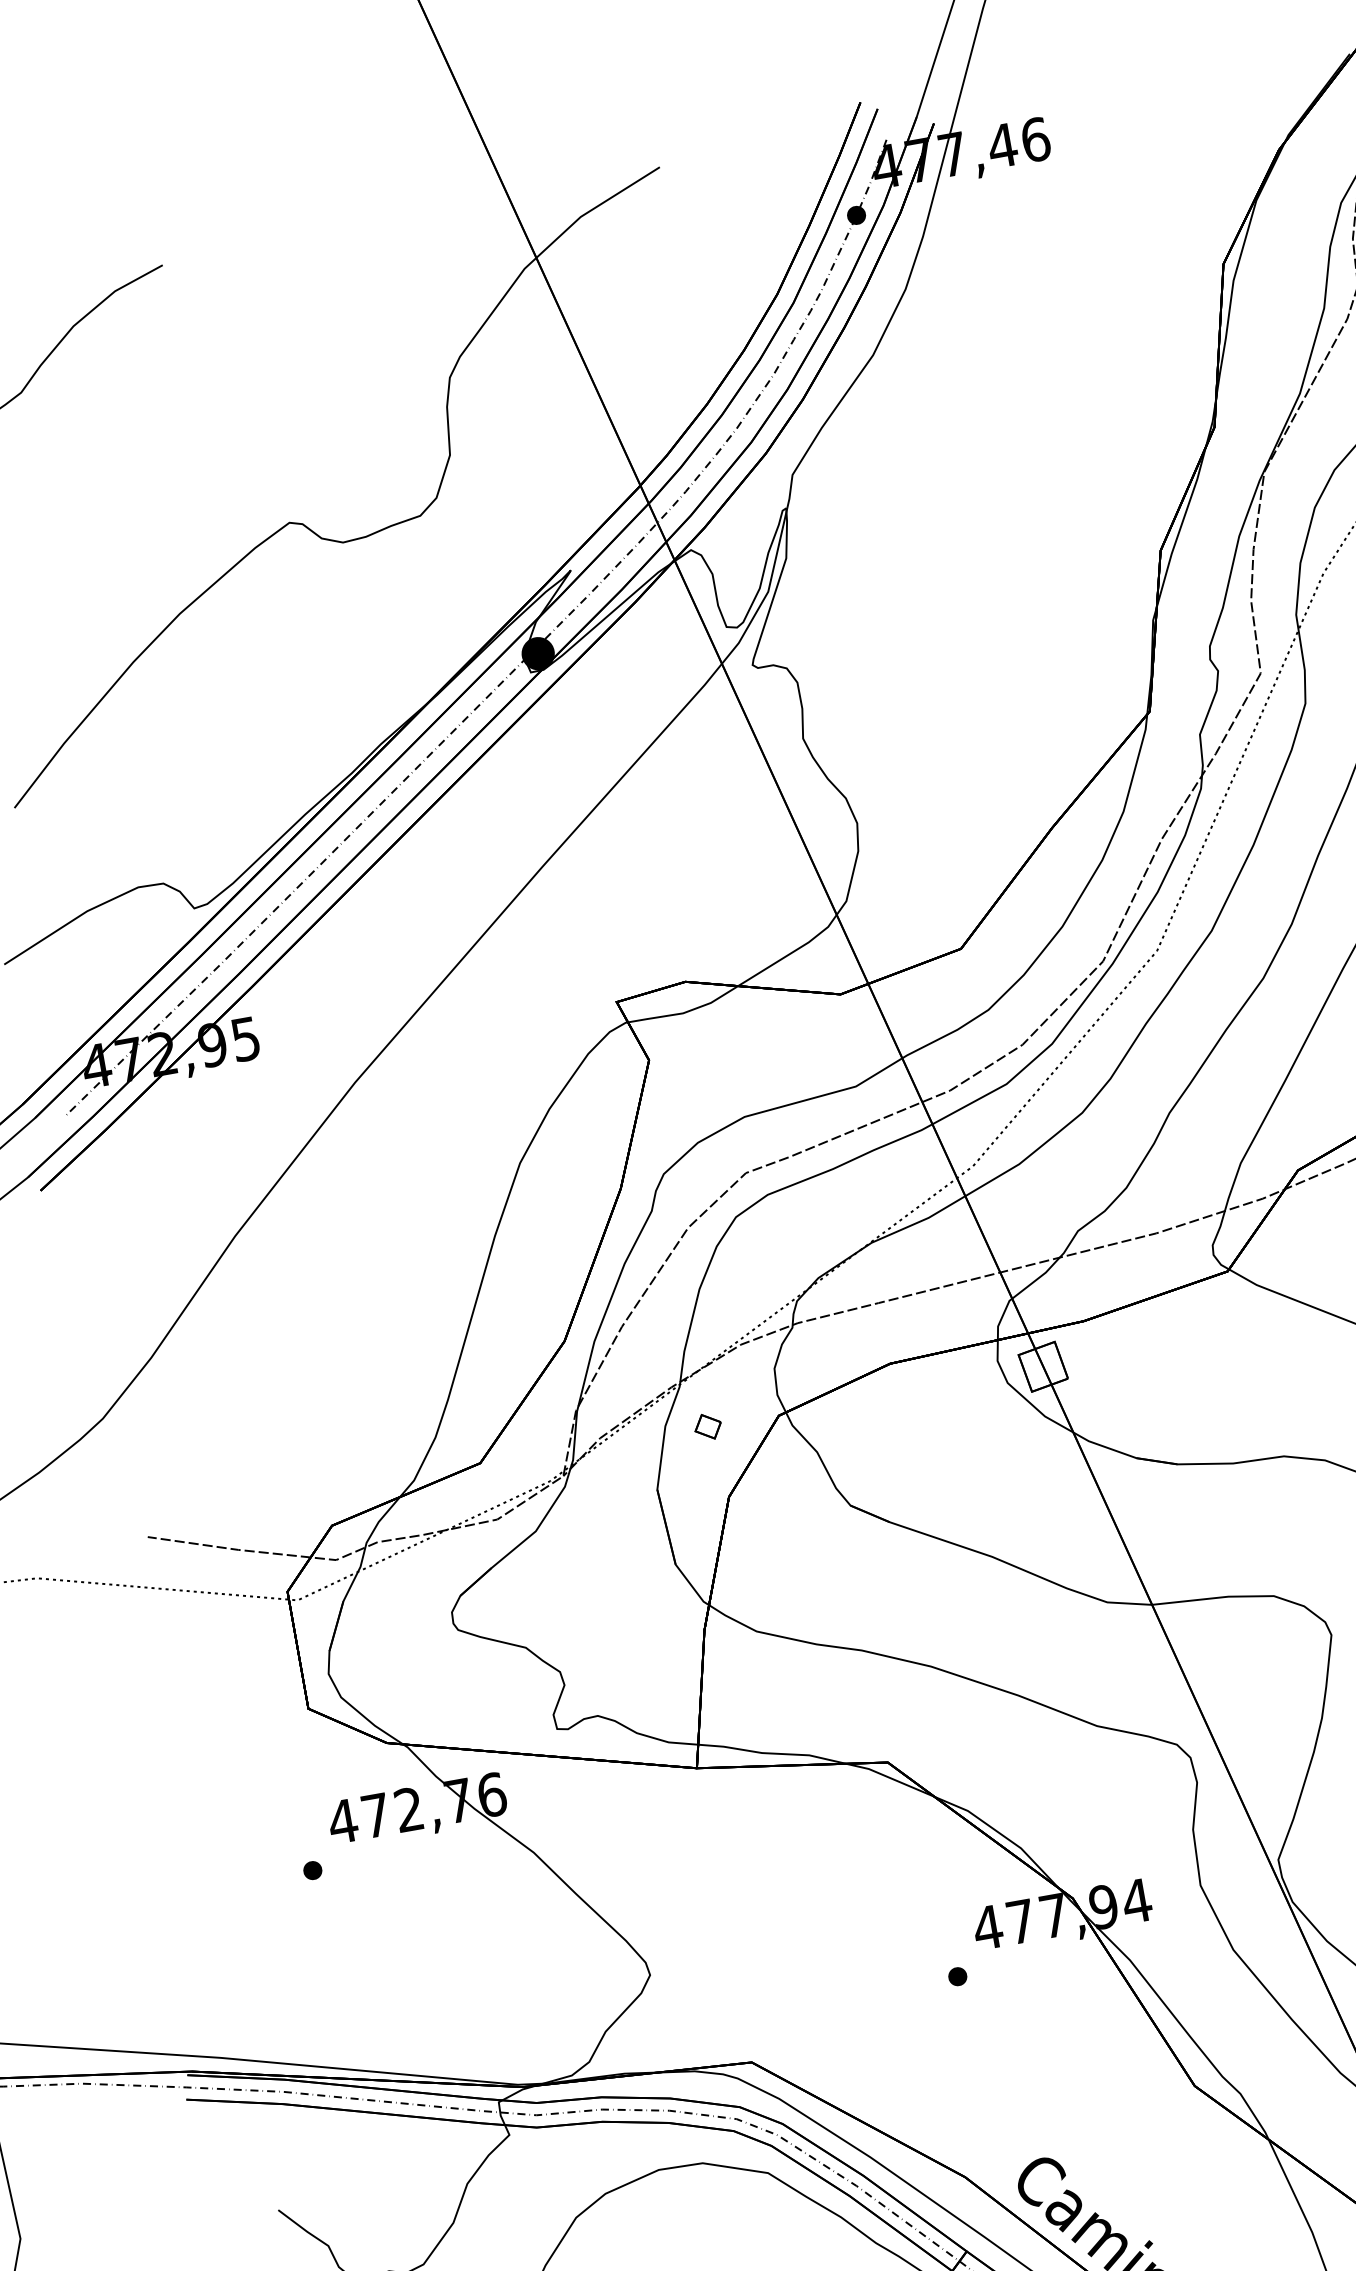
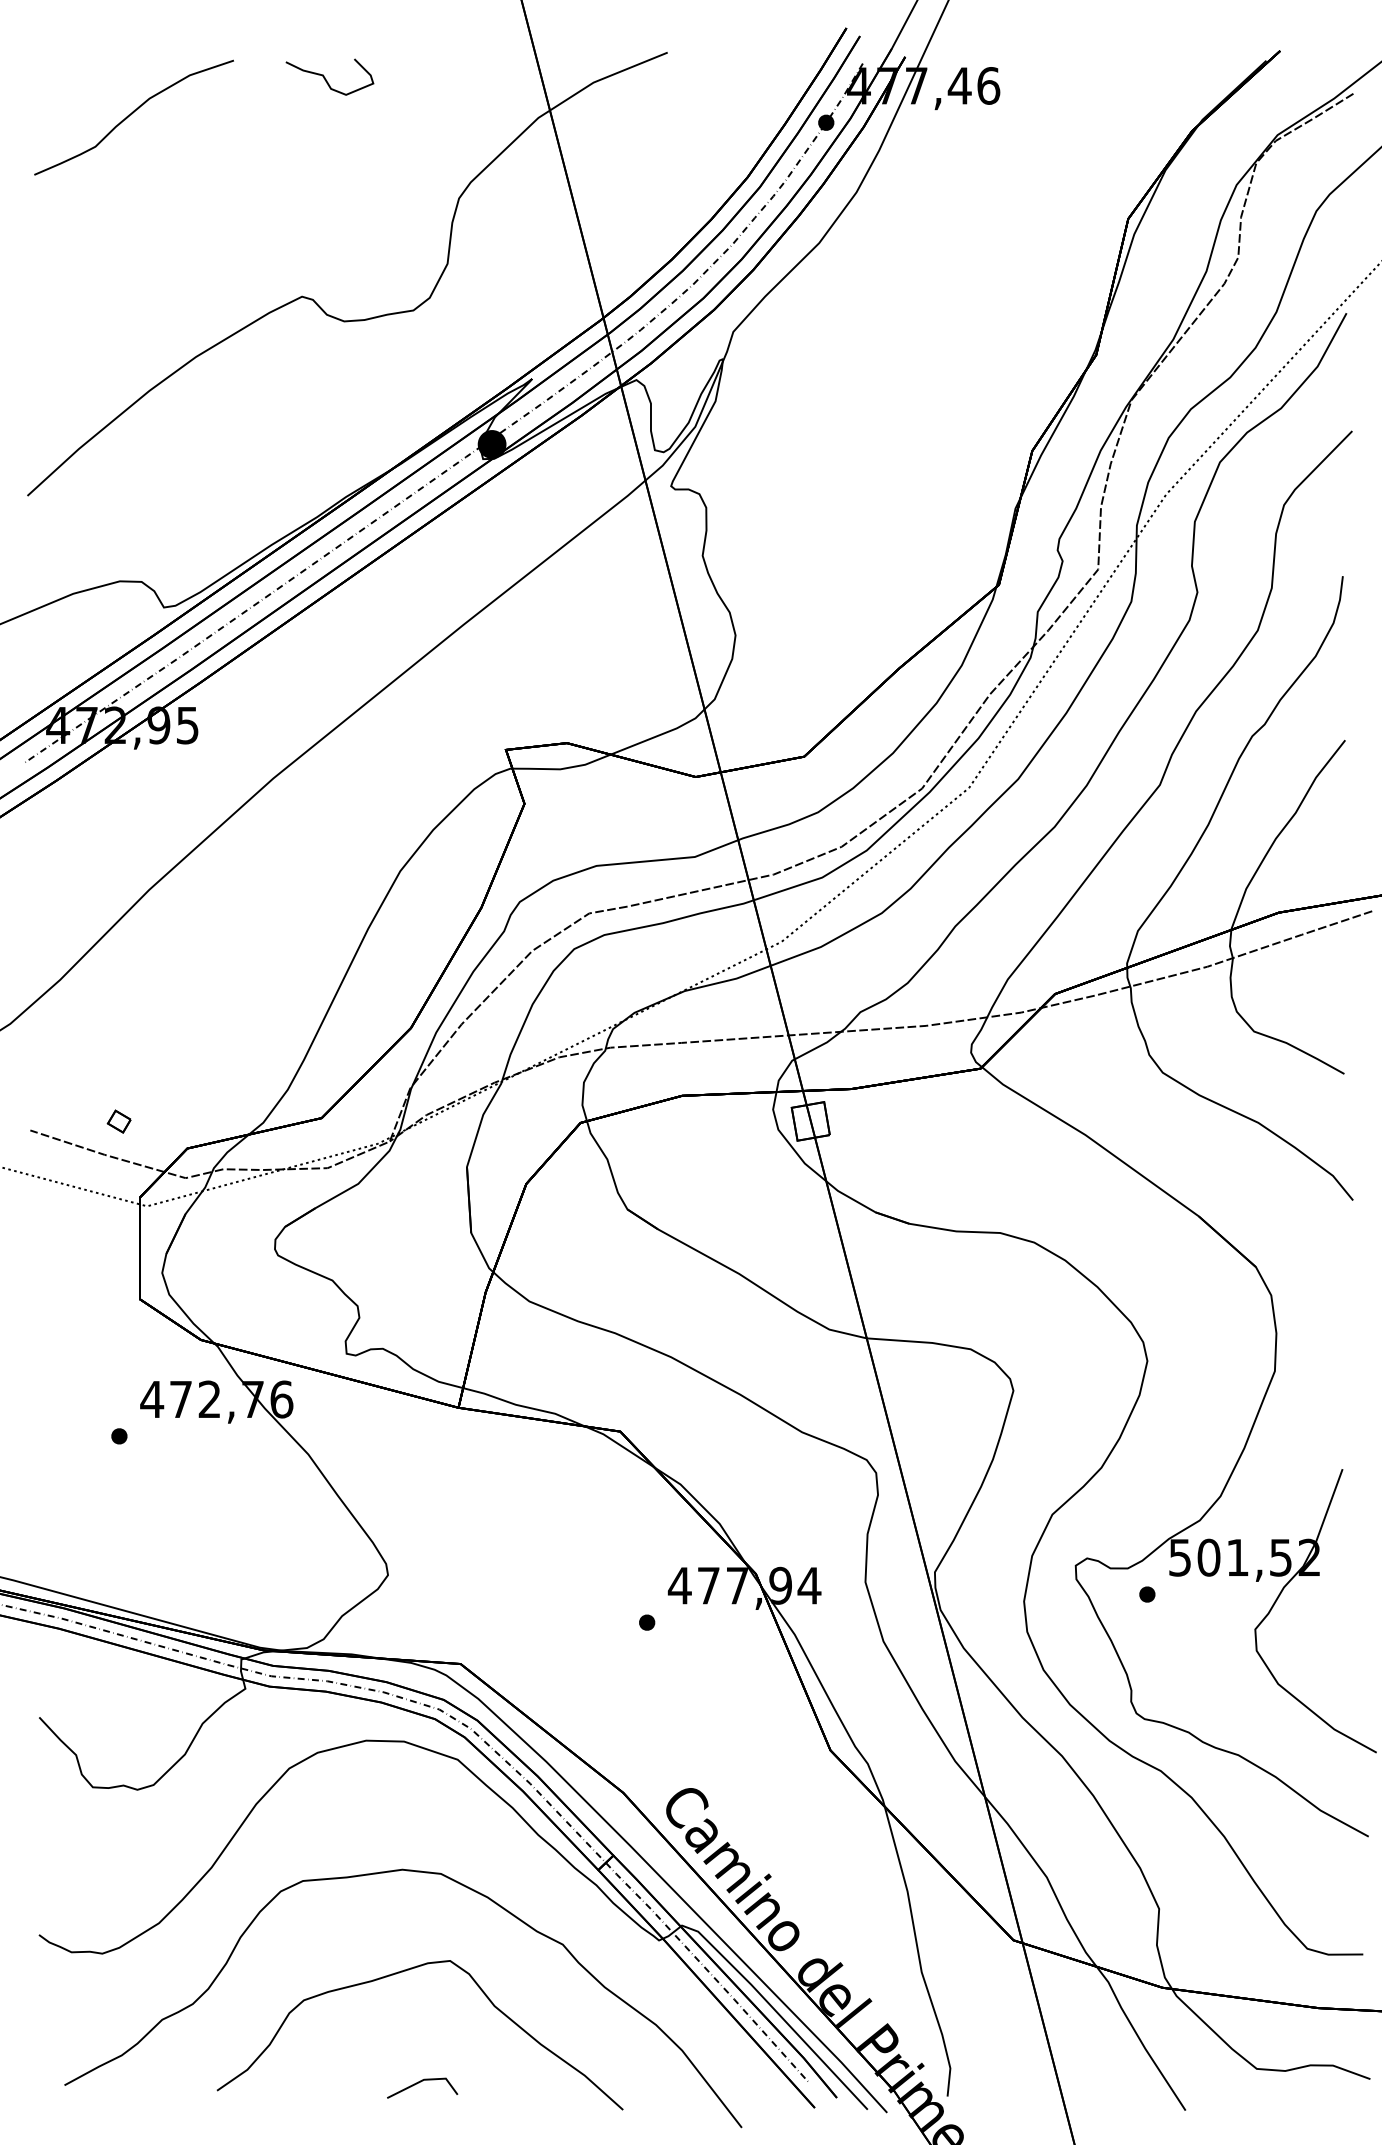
curve: (271, 265) -> (325, 77), added
part: (707, 1426) -> (118, 1121), moved

